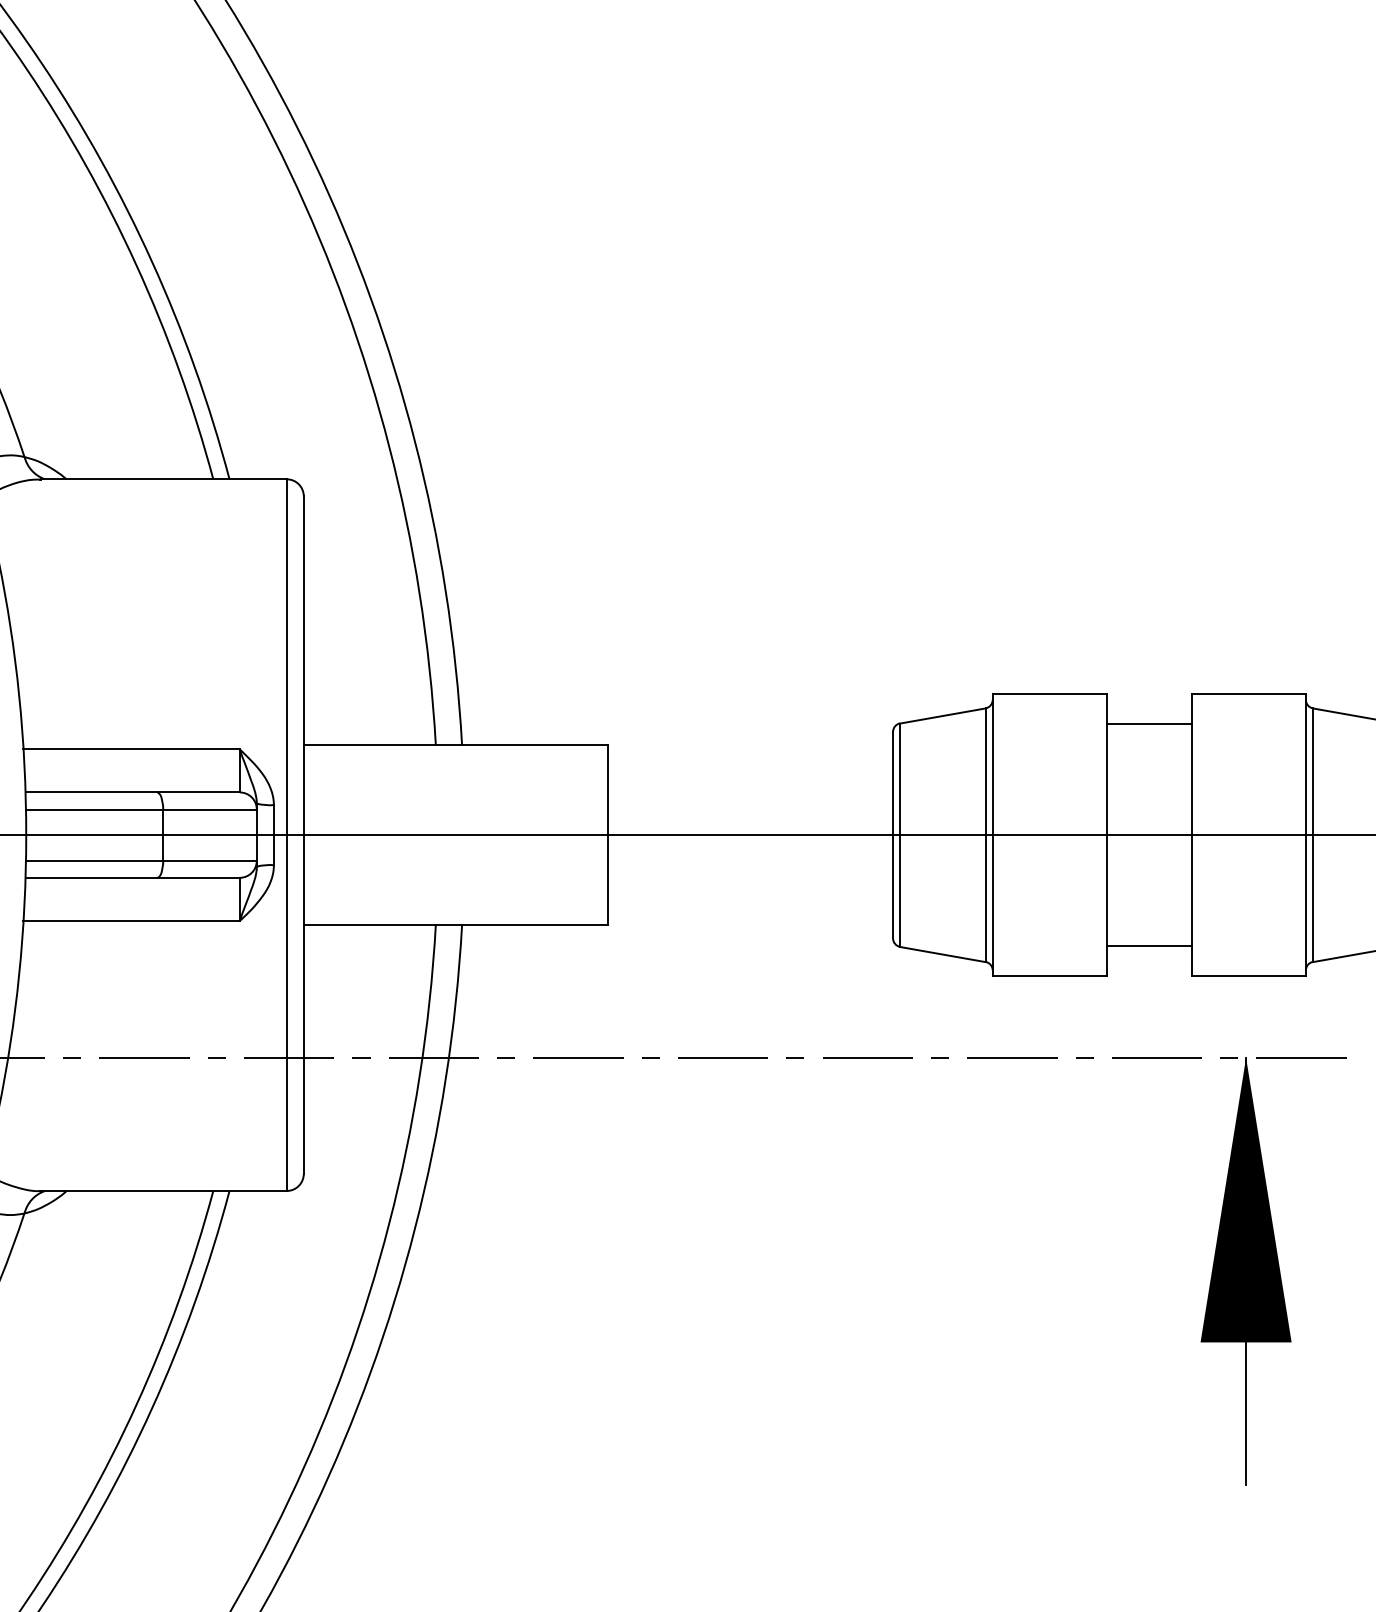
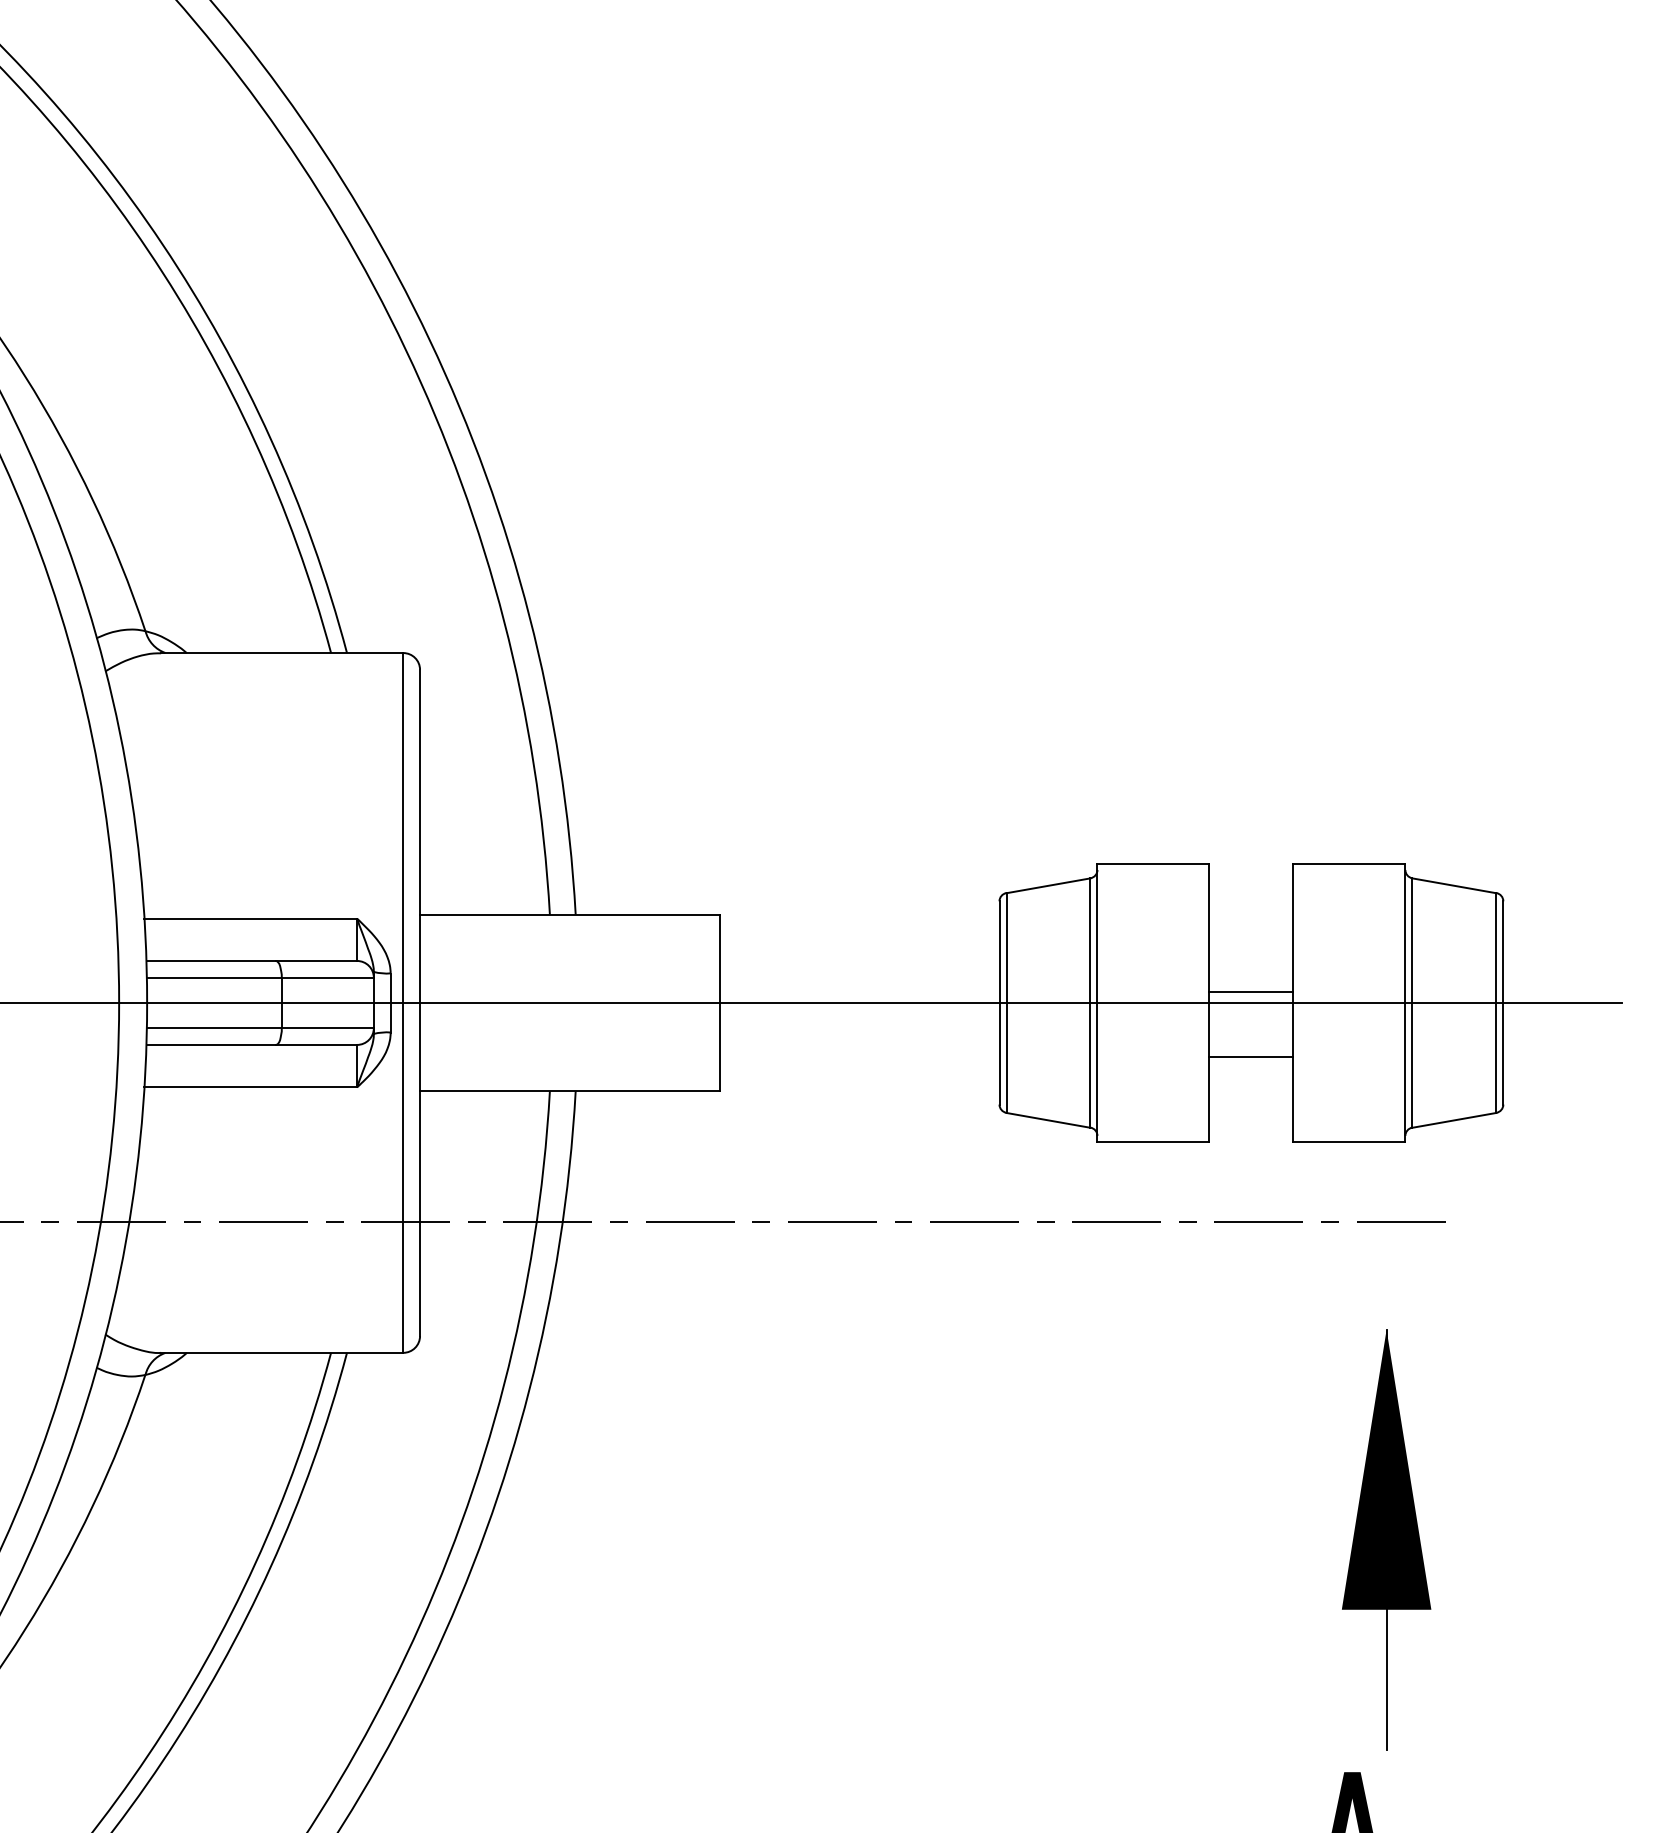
line: (1149, 723) -> (1251, 991), moved
line: (1149, 946) -> (1251, 1057), moved
part: (1245, 1270) -> (1386, 1539), moved

